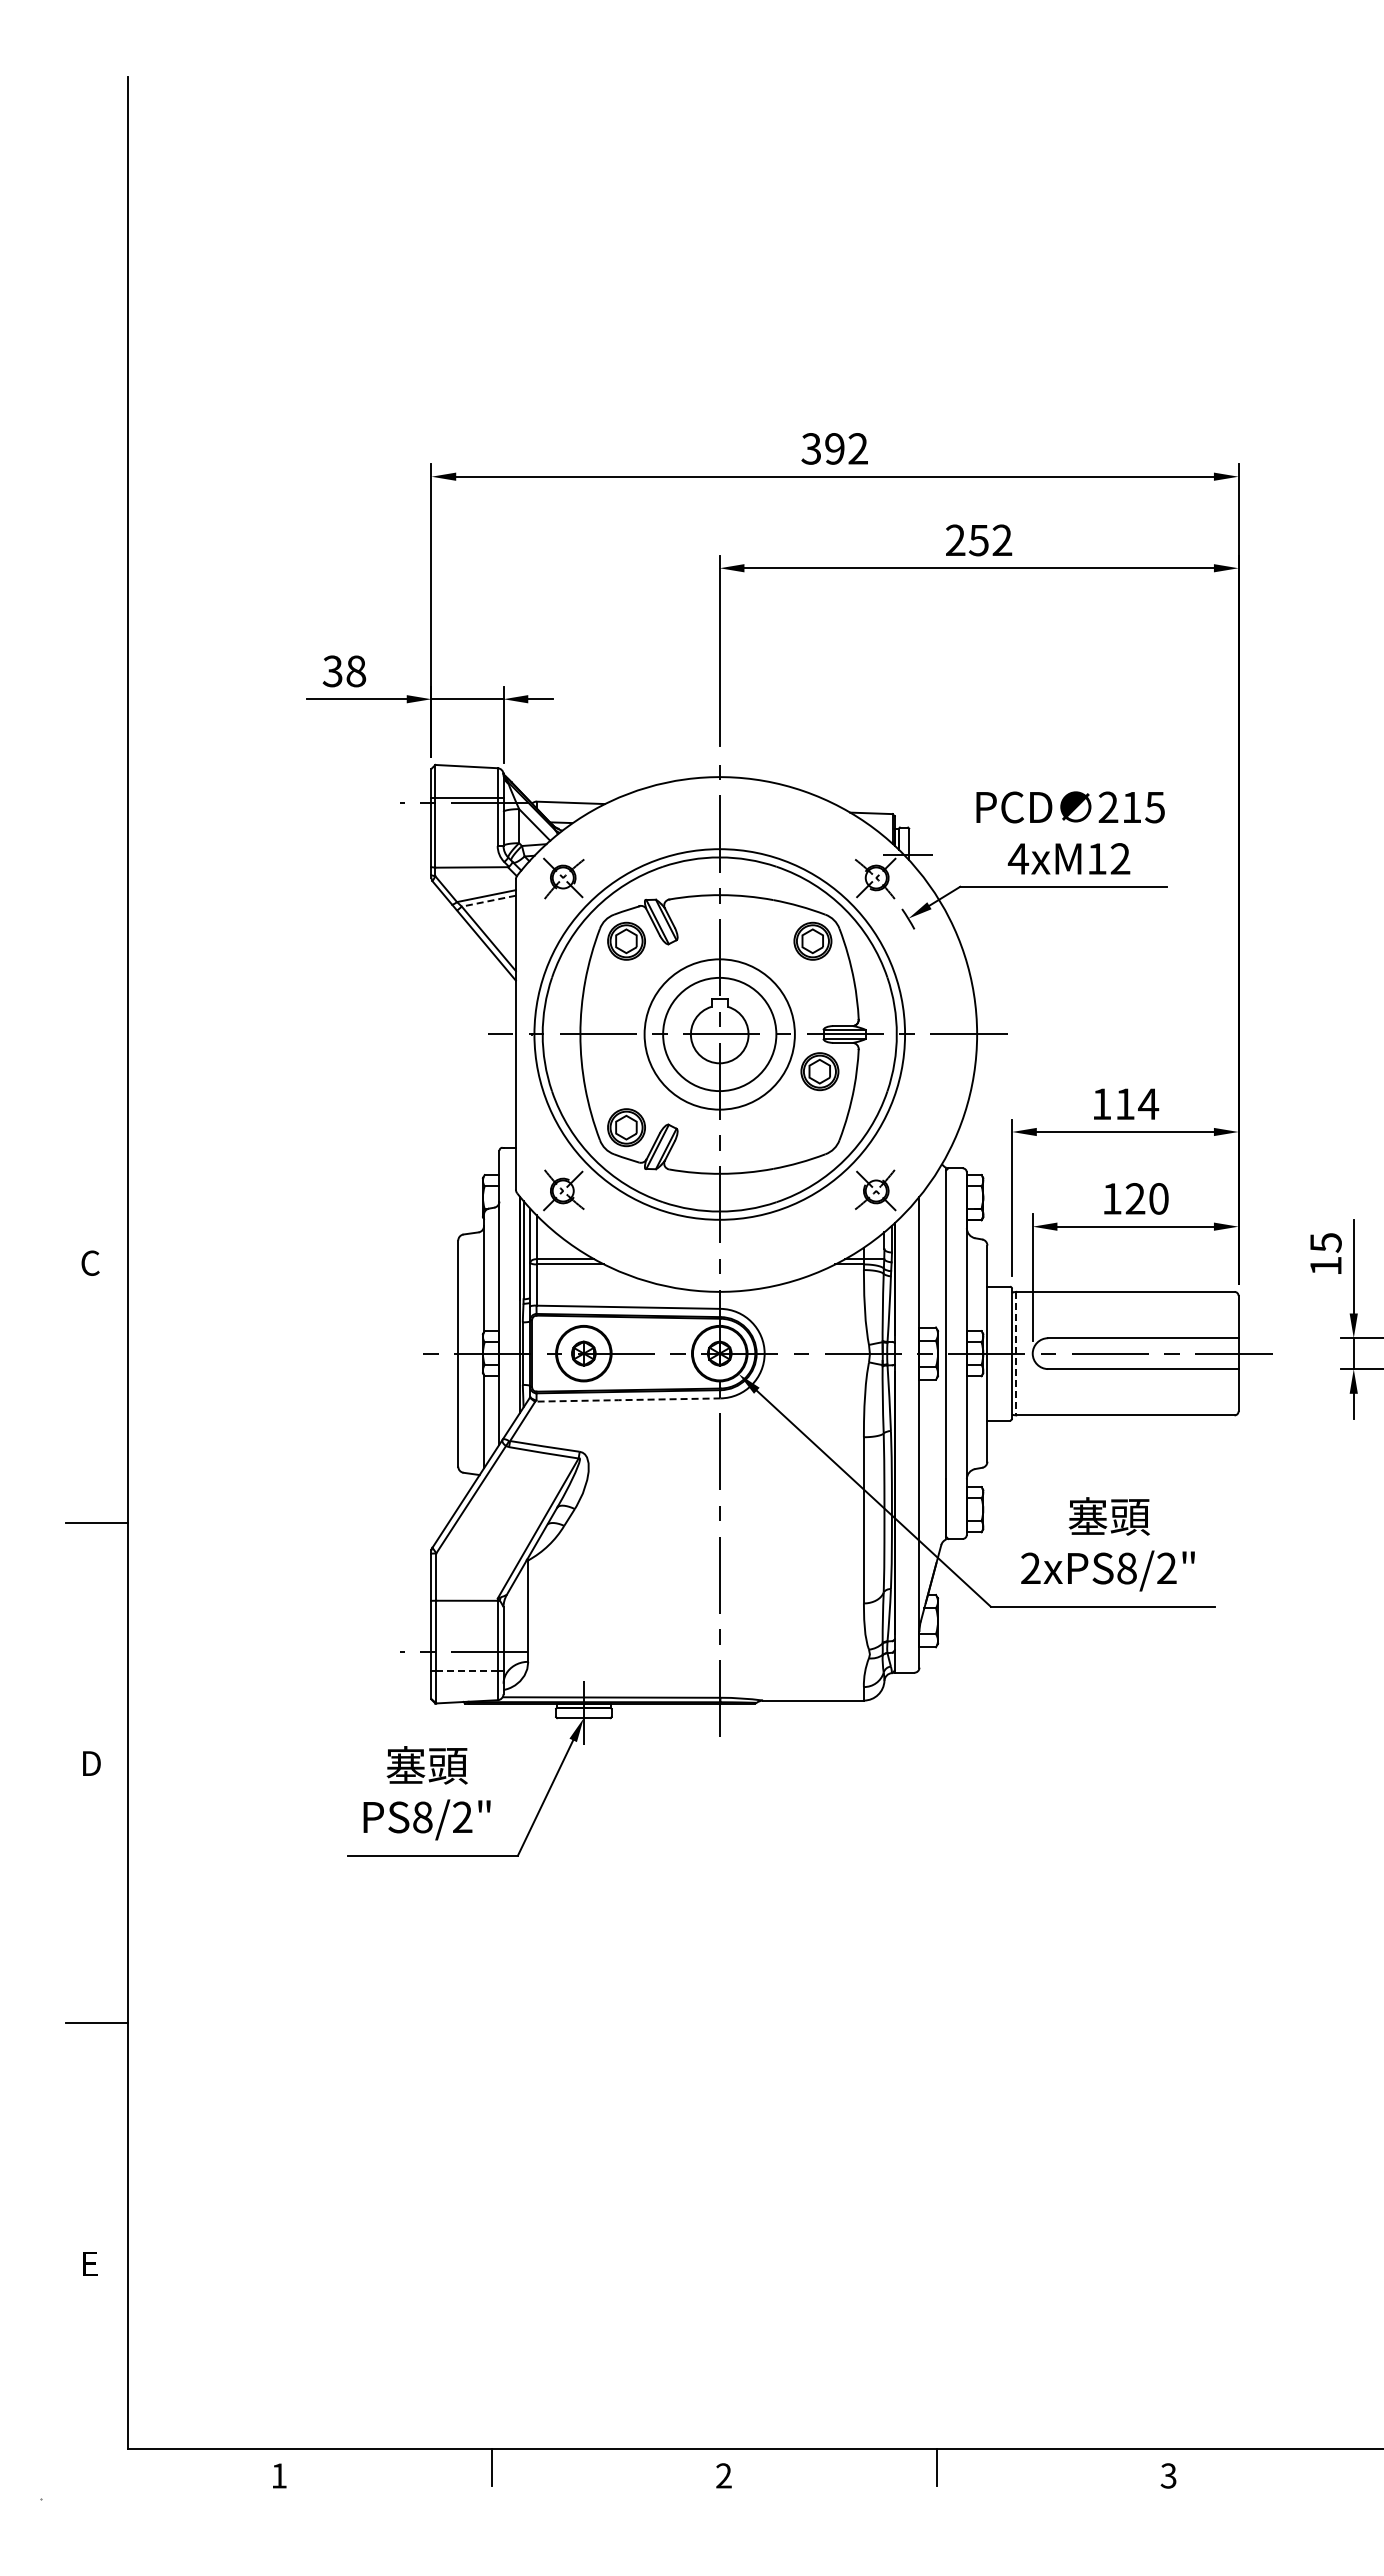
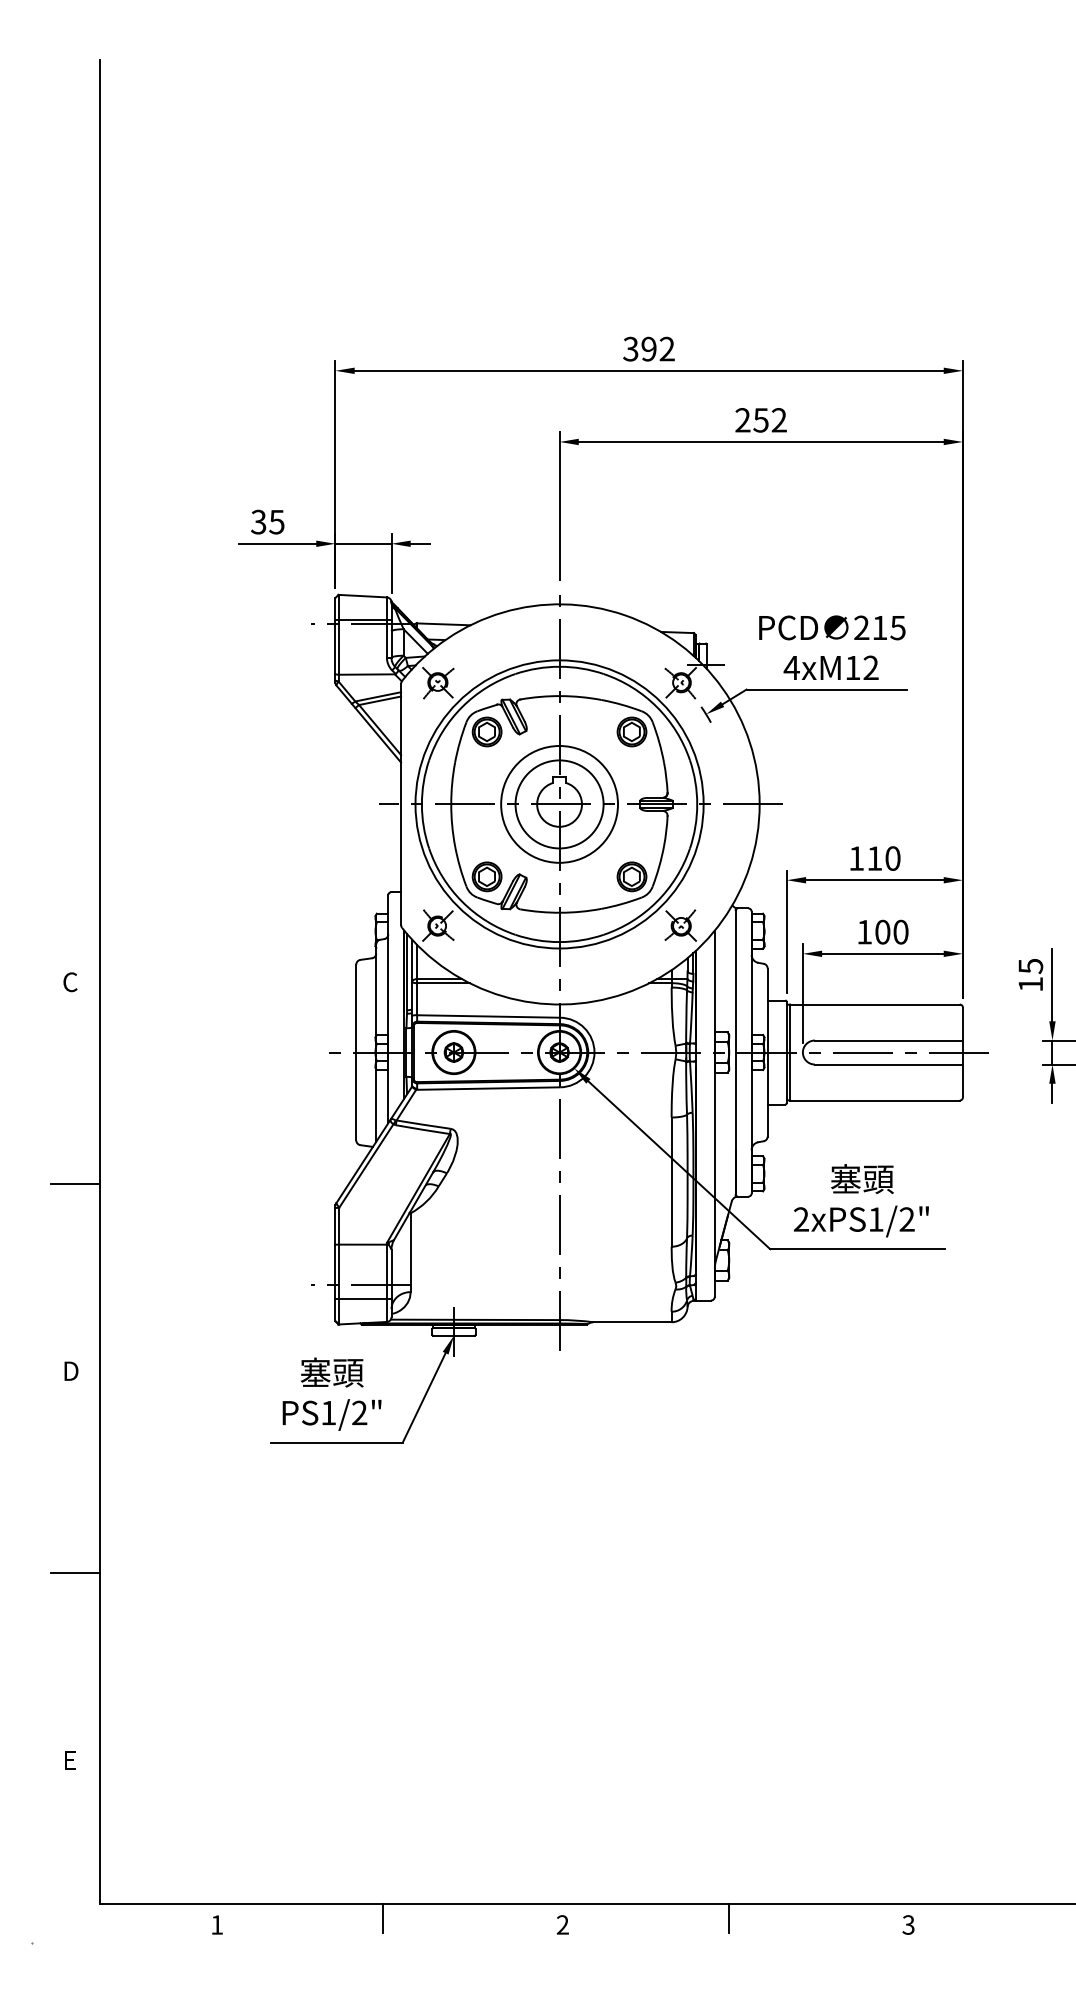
text: (356, 671) -> (277, 522), 38 -> 35
line: (488, 901) -> (379, 701), dashed -> solid
part: (819, 1071) -> (631, 876), moved
text: (1148, 1104) -> (892, 858), 114 -> 110
text: (1135, 1198) -> (882, 931), 120 -> 100
line: (1016, 1353) -> (790, 1052), dashed -> solid
line: (627, 1400) -> (487, 1088), dashed -> solid
text: (1126, 1568) -> (875, 1219), 2xPS8/2" -> 2xPS1/2"
line: (467, 1670) -> (363, 1298), dashed -> solid
text: (422, 1817) -> (328, 1413), PS8/2" -> PS1/2"

